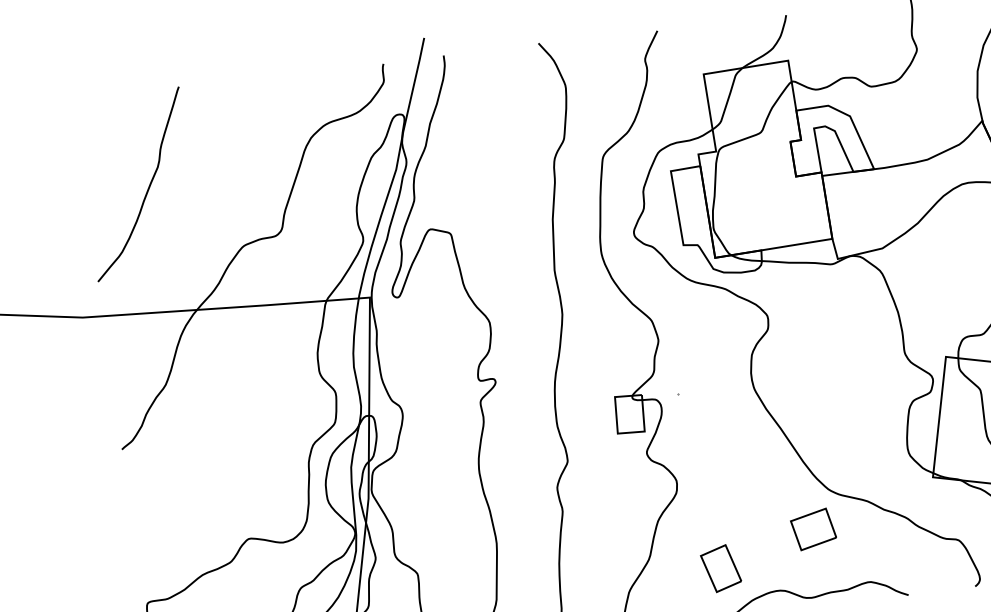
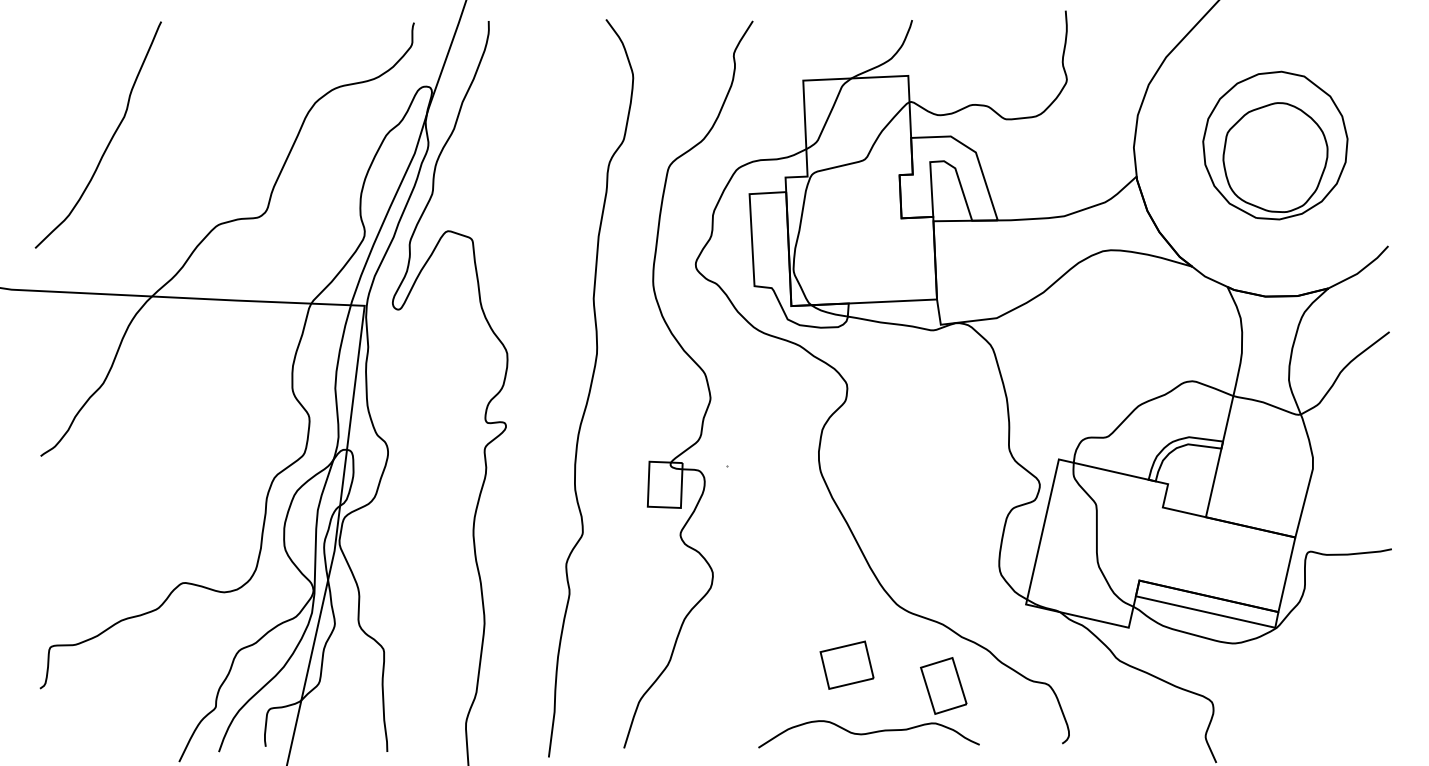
part: (813, 528) -> (846, 664), moved
part: (720, 568) -> (943, 685), moved

